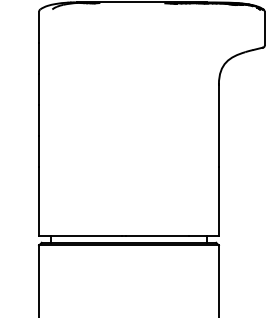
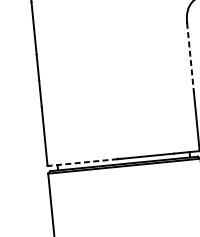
line: (218, 125) -> (190, 57), solid -> dashed
line: (80, 236) -> (82, 162), solid -> dashed

